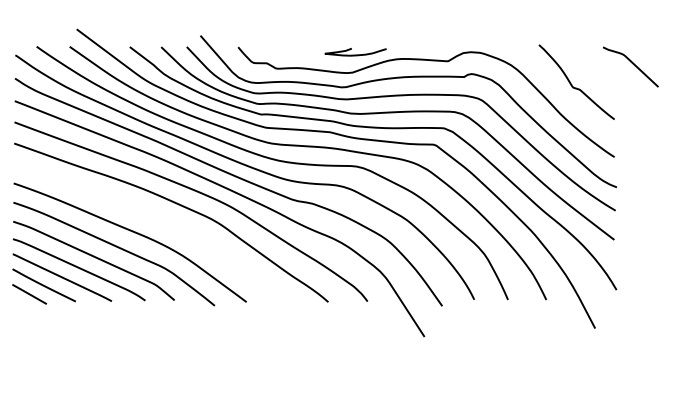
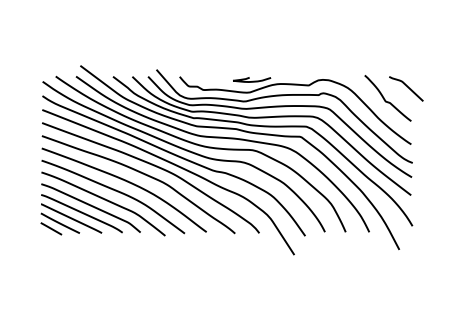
curve: (632, 64) -> (407, 87), moved
curve: (148, 217) -> (124, 181), added

